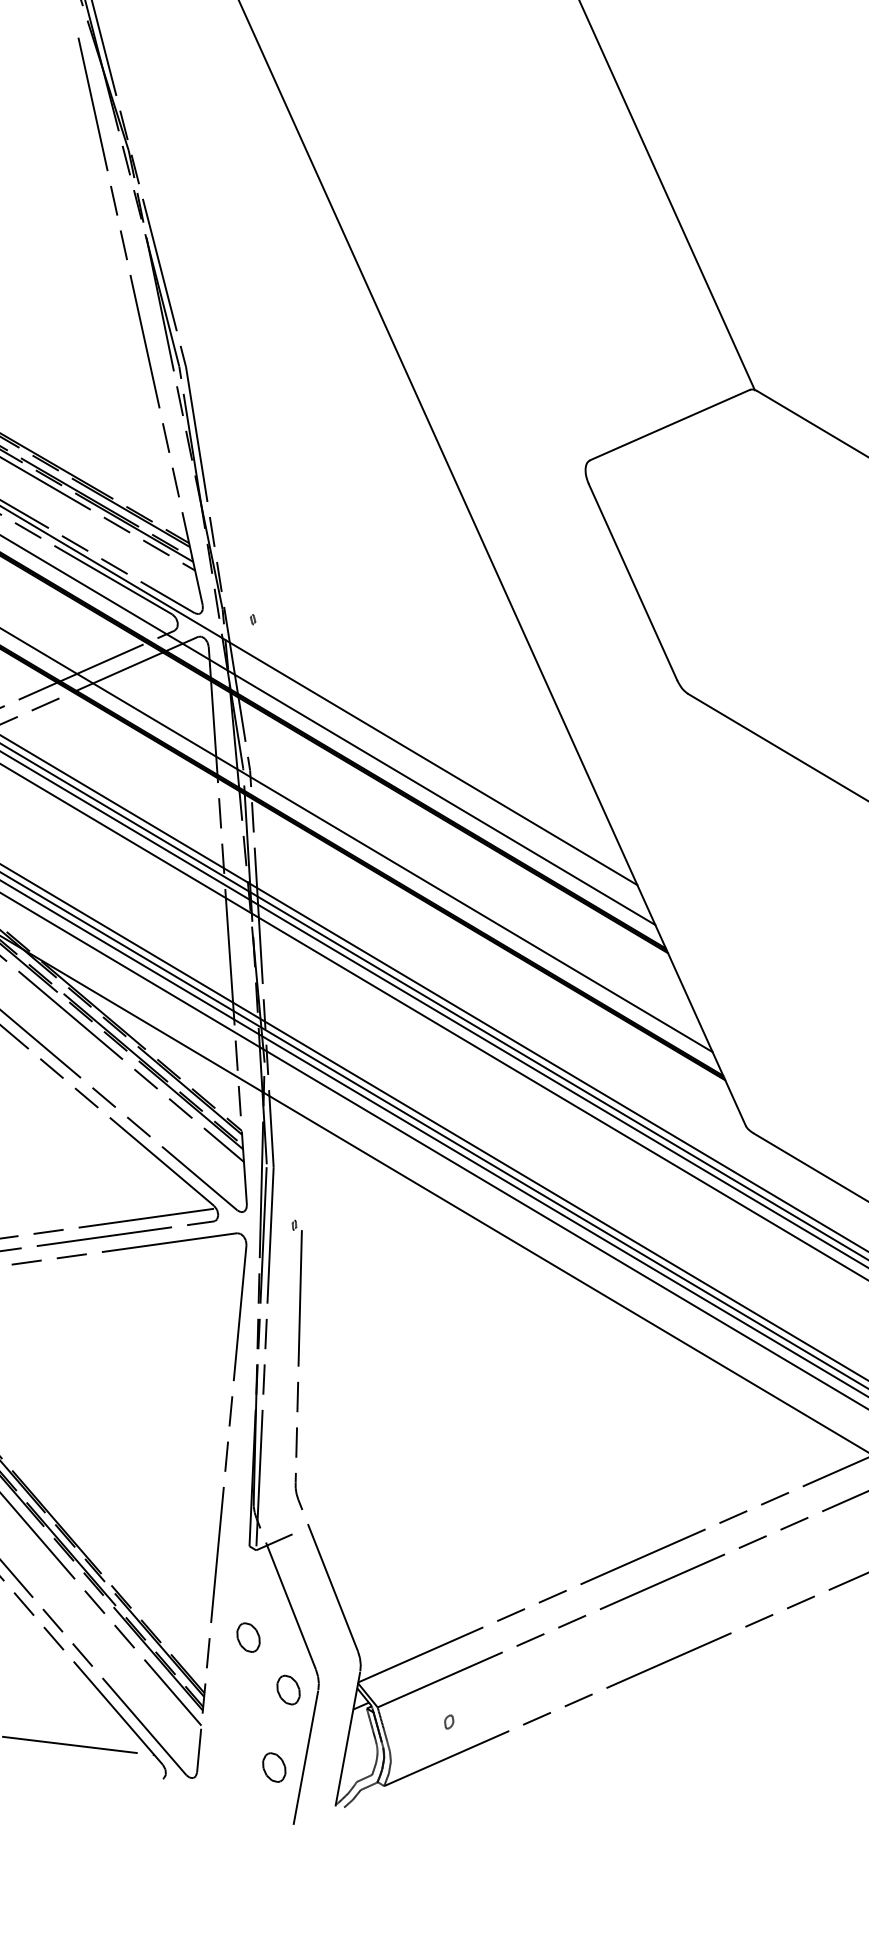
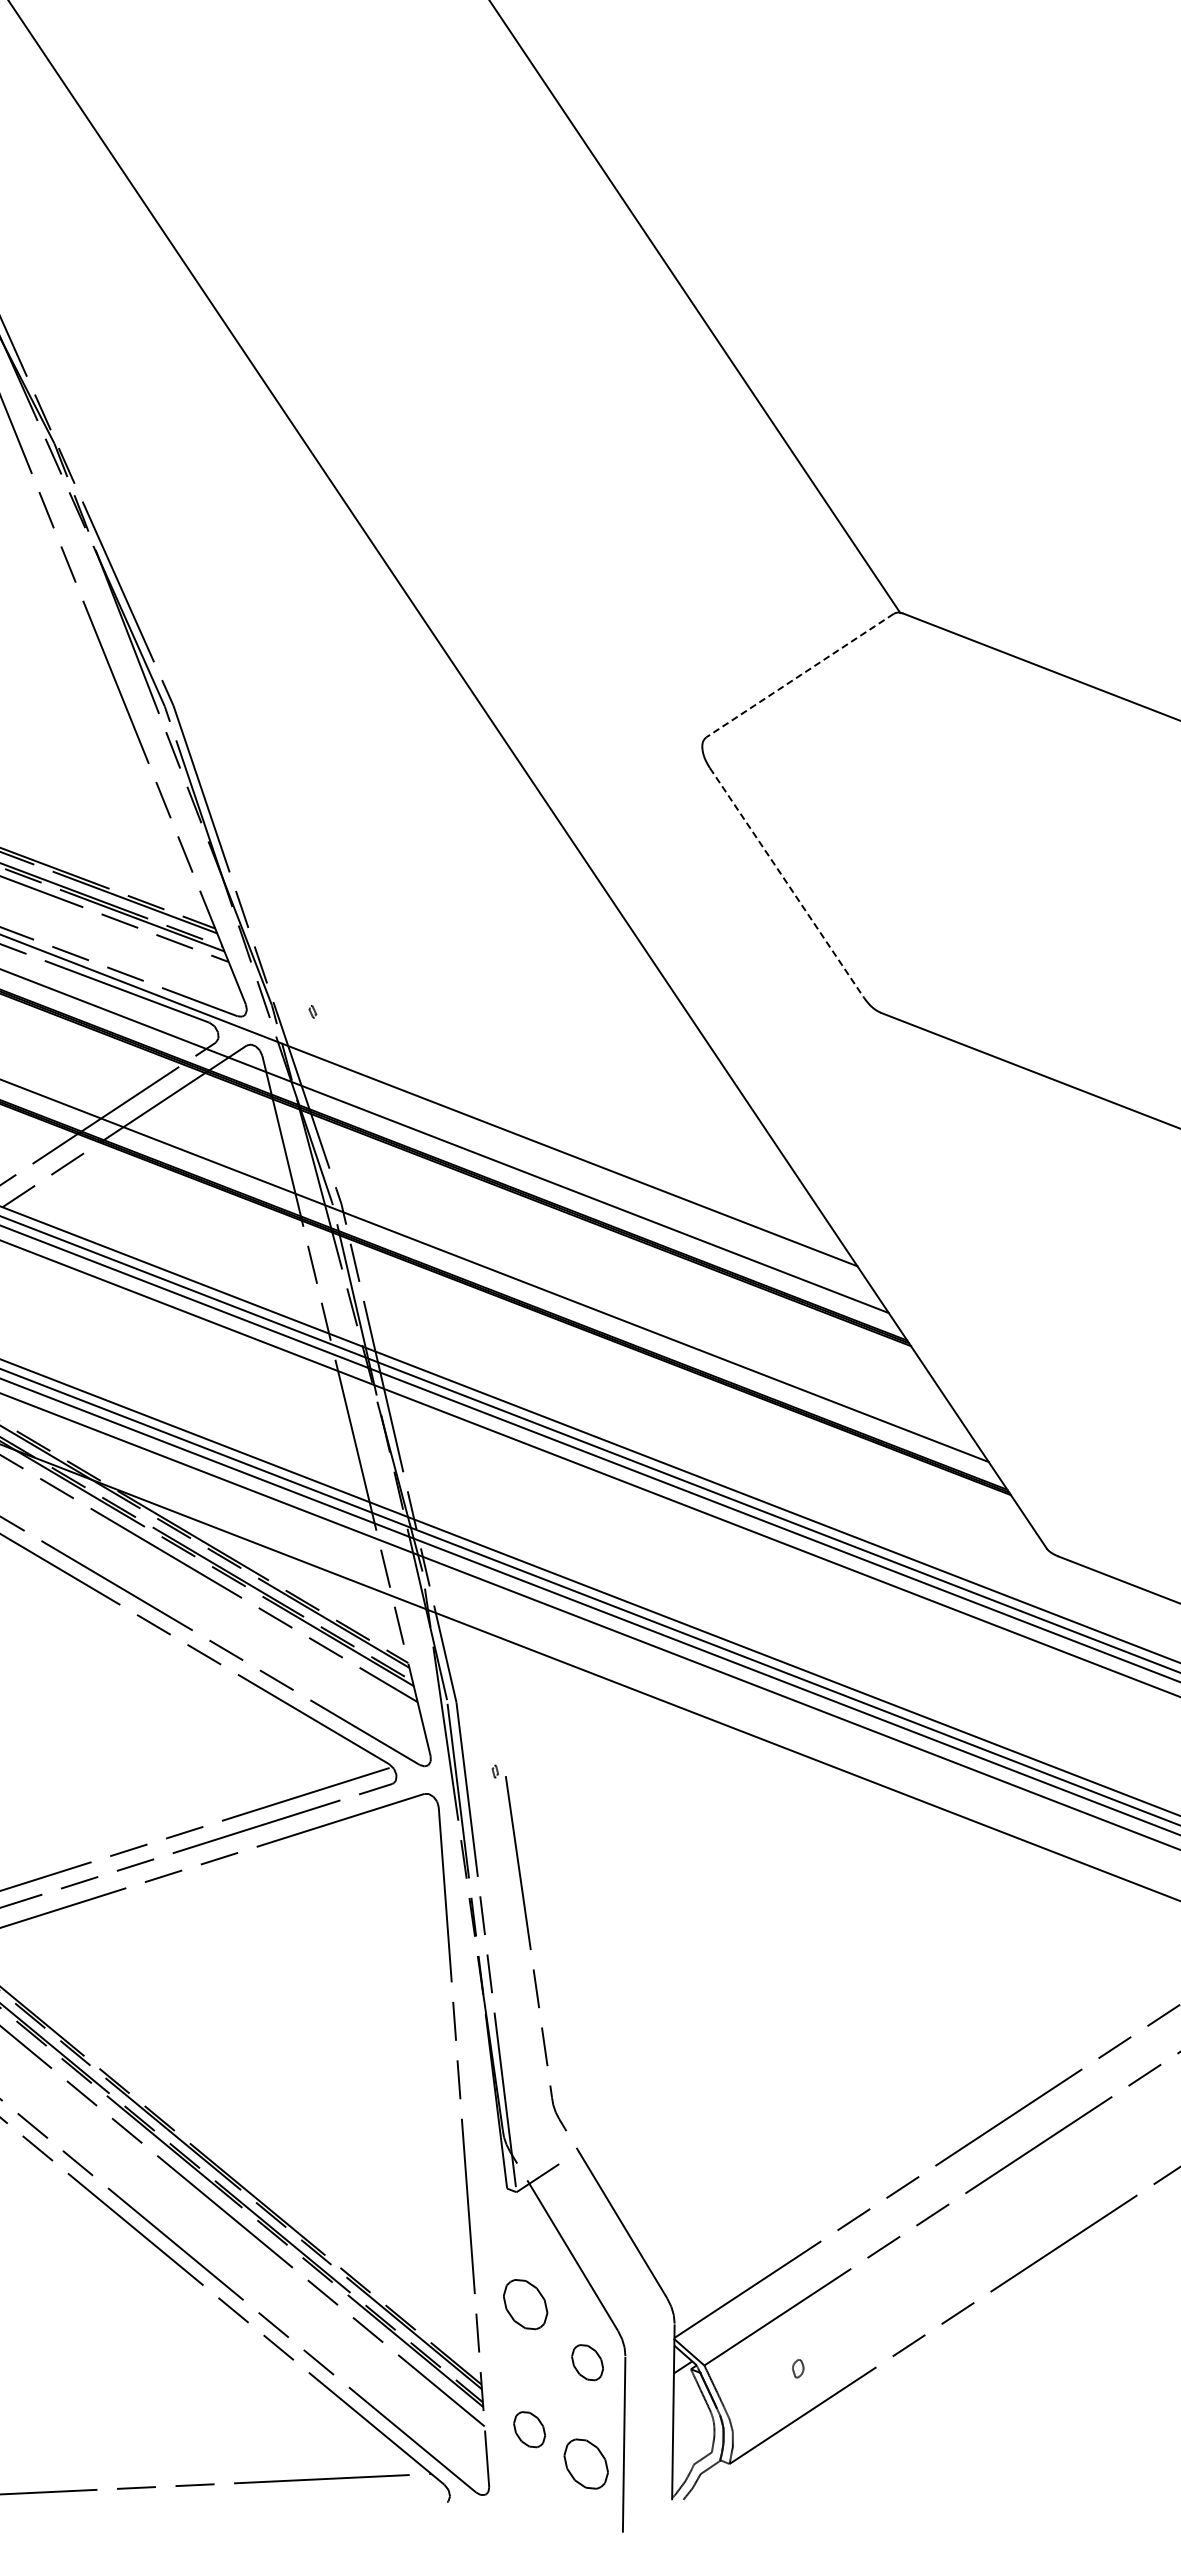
line: (669, 424) -> (799, 675), solid -> dashed
line: (633, 582) -> (787, 883), solid -> dashed
part: (248, 1637) -> (525, 2304), size x1.4
part: (235, 1733) -> (529, 2429), added
part: (273, 1767) -> (585, 2463), size x1.4

